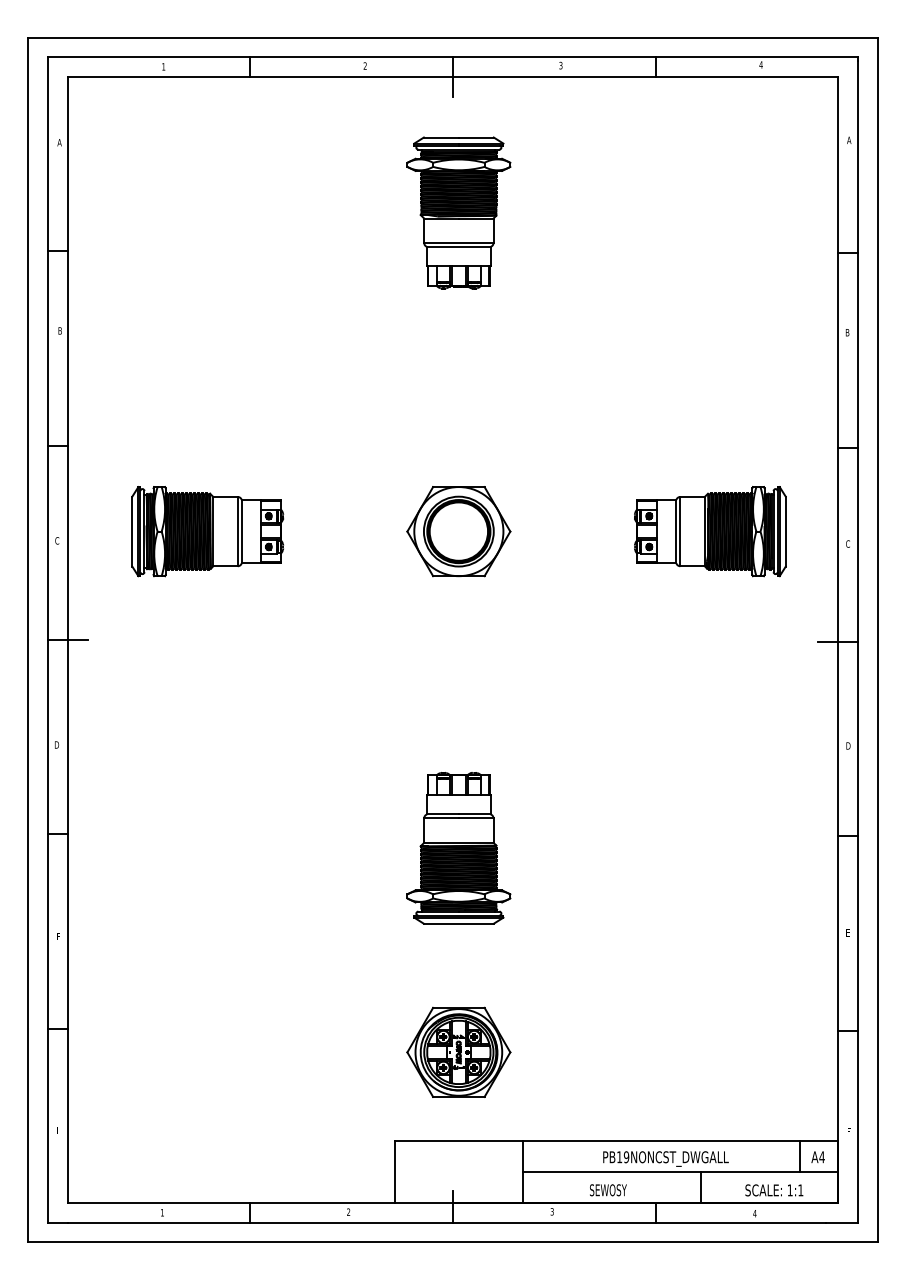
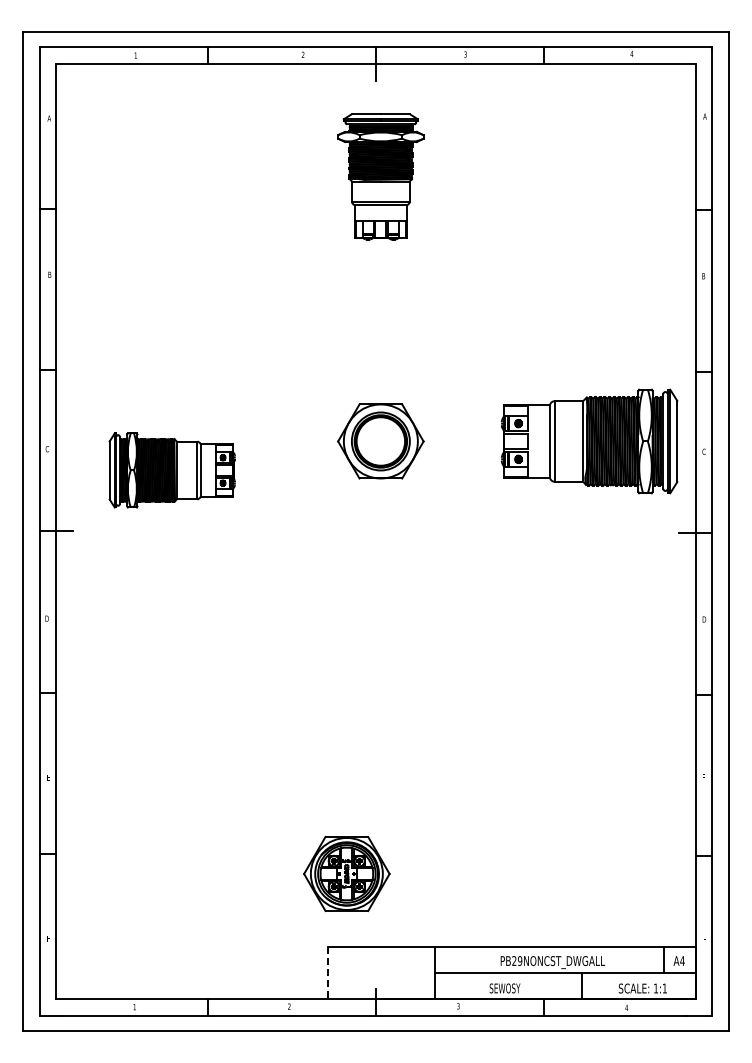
part: (206, 531) -> (171, 470), moved
part: (710, 531) -> (589, 441), size x1.4
part: (458, 848) -> (380, 704), removed
part: (458, 1051) -> (346, 873), moved
text: (619, 1156) -> (514, 960), PB19NONCST_DWGALL -> PB29NONCST_DWGALL
line: (394, 1172) -> (327, 973), solid -> dashed

